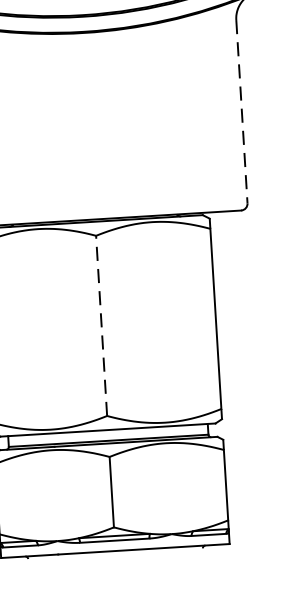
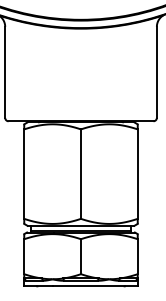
line: (241, 111) -> (156, 72), dashed -> solid
line: (102, 326) -> (81, 174), dashed -> solid

